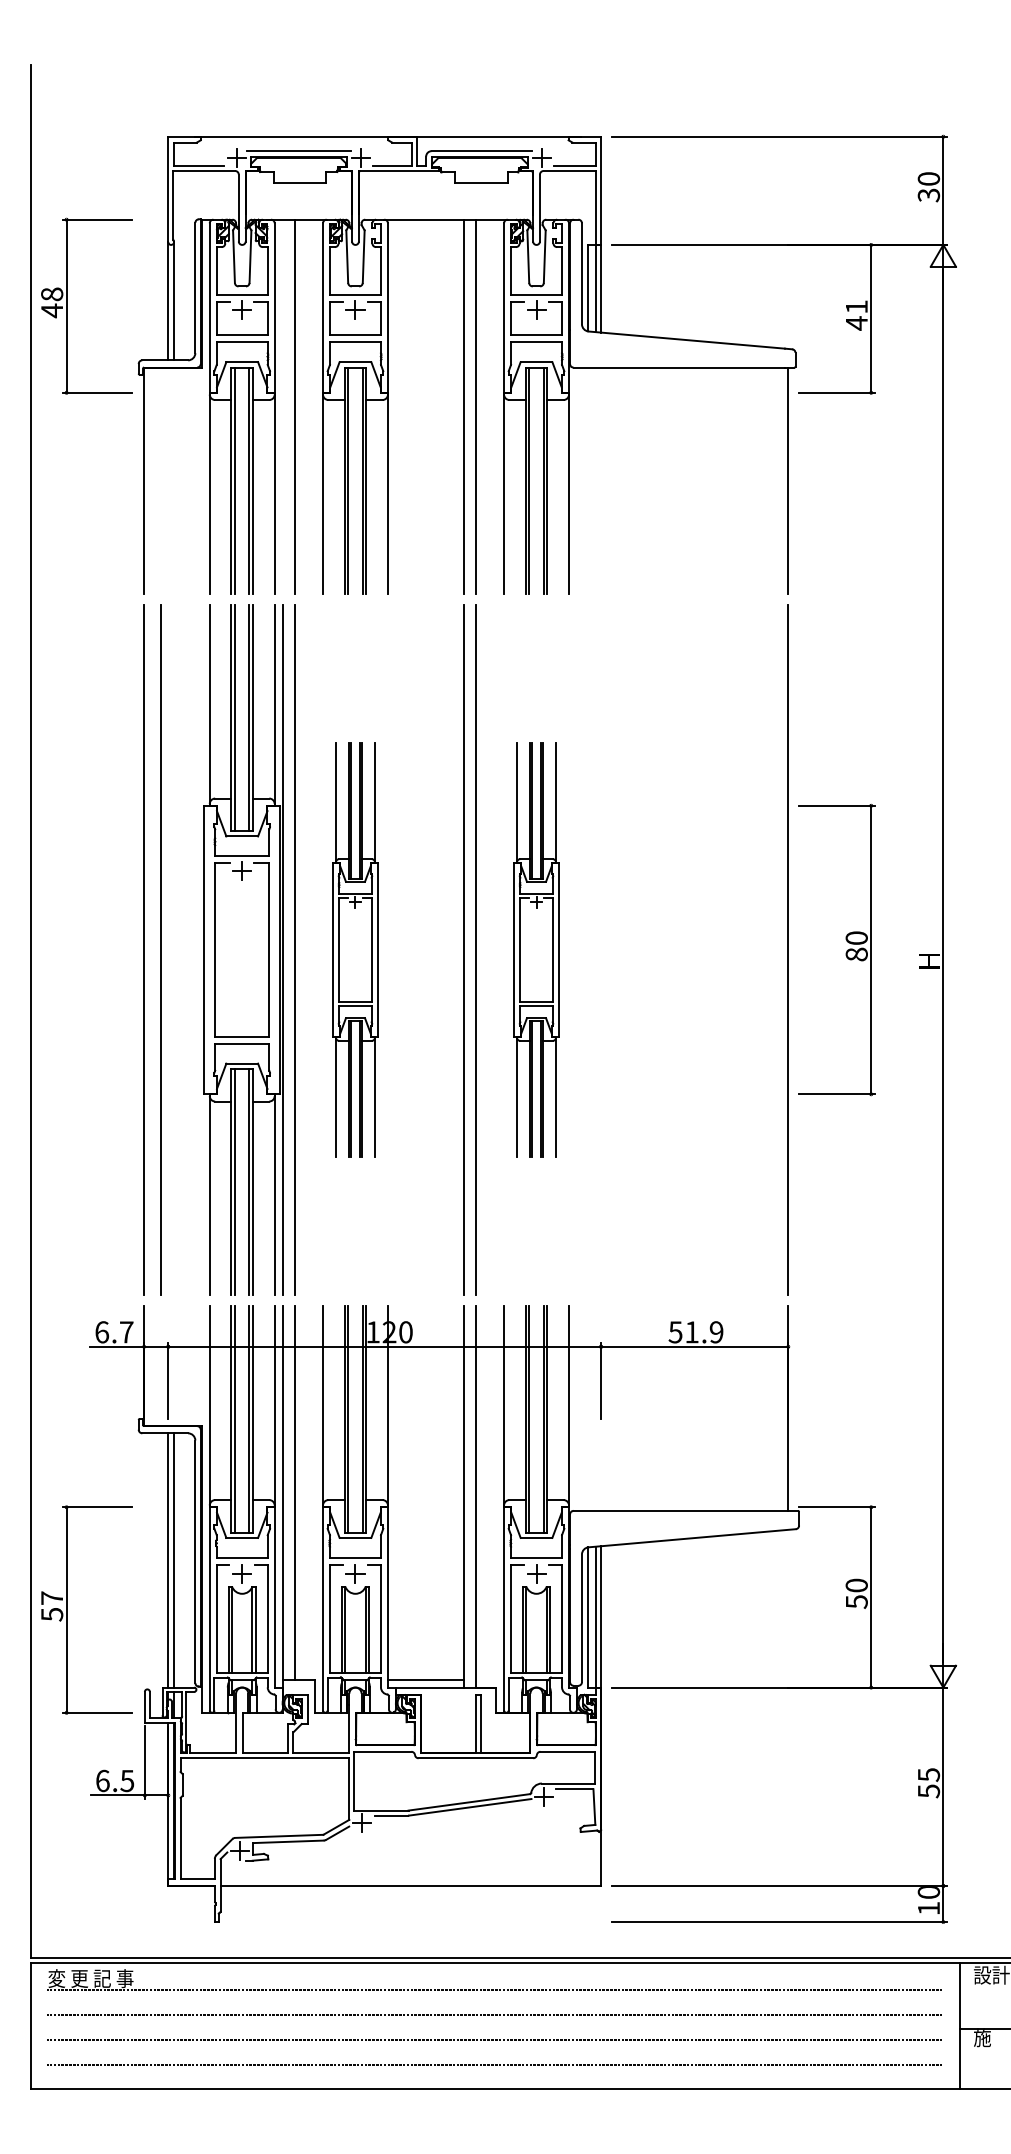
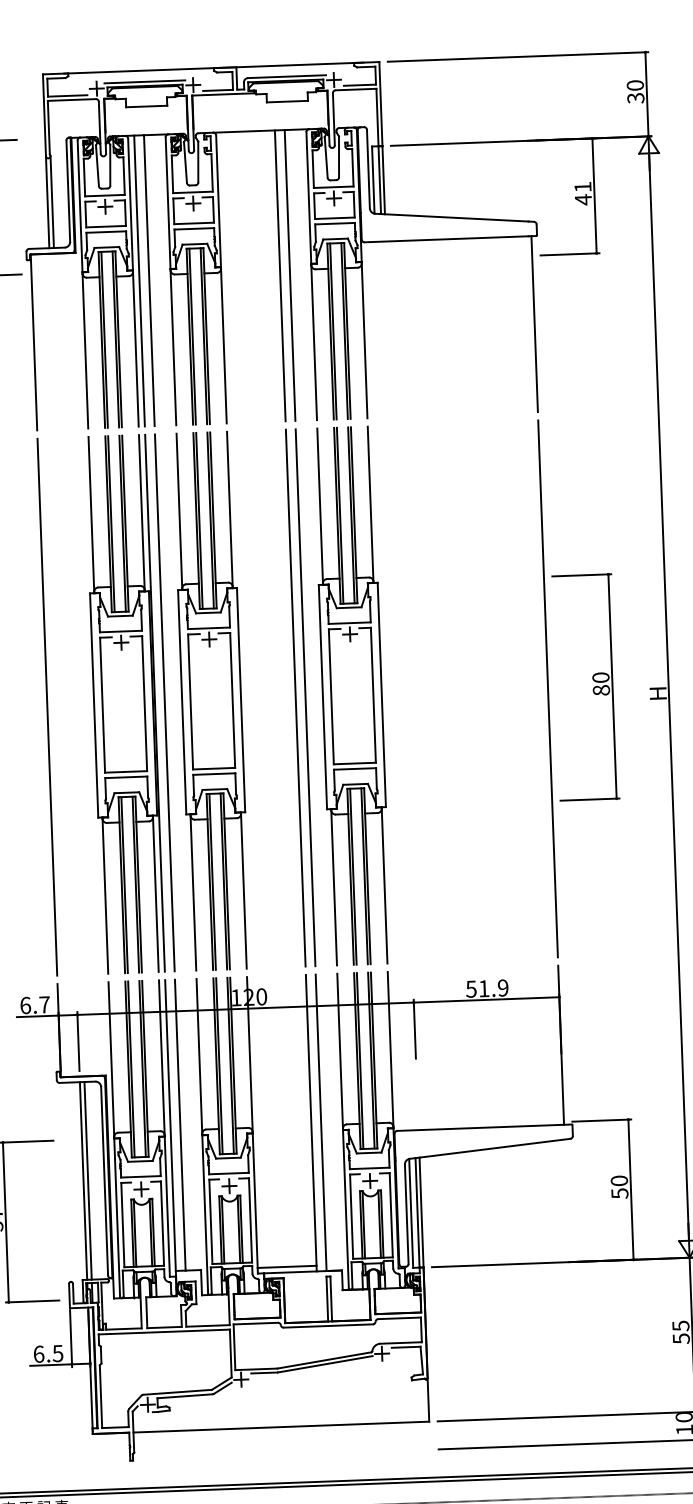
line: (282, 406) -> (139, 280), added
line: (160, 949) -> (60, 706), removed
part: (355, 949) -> (211, 700), size x1.67
part: (536, 949) -> (352, 695), size x1.67

